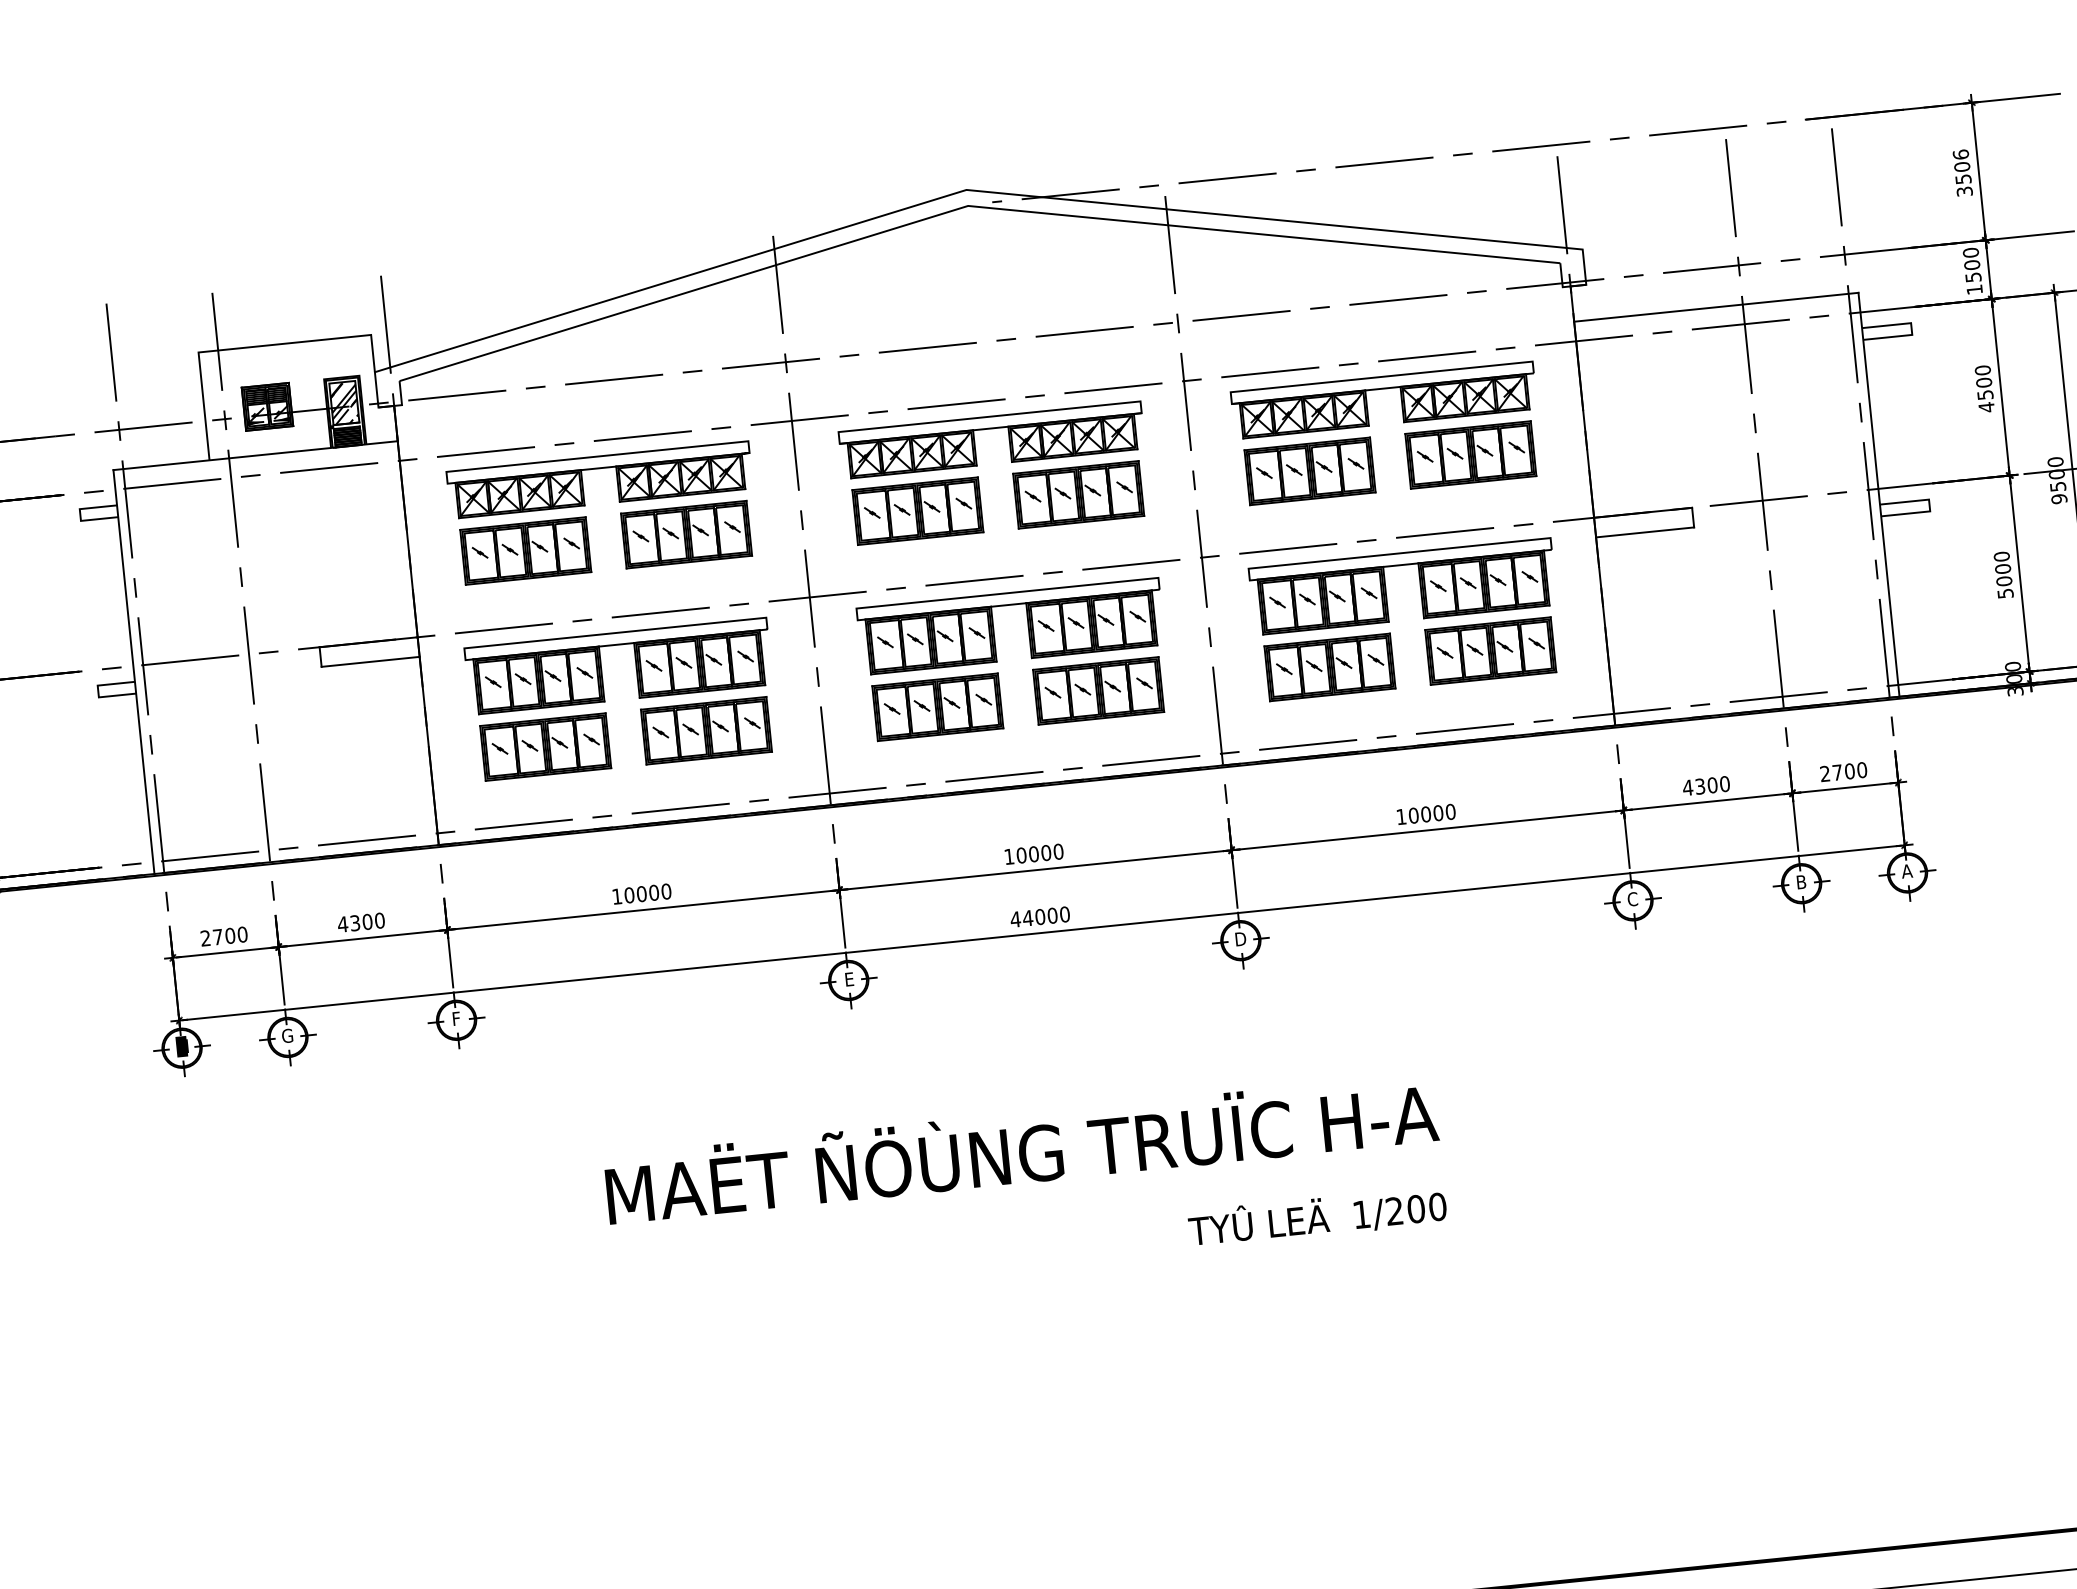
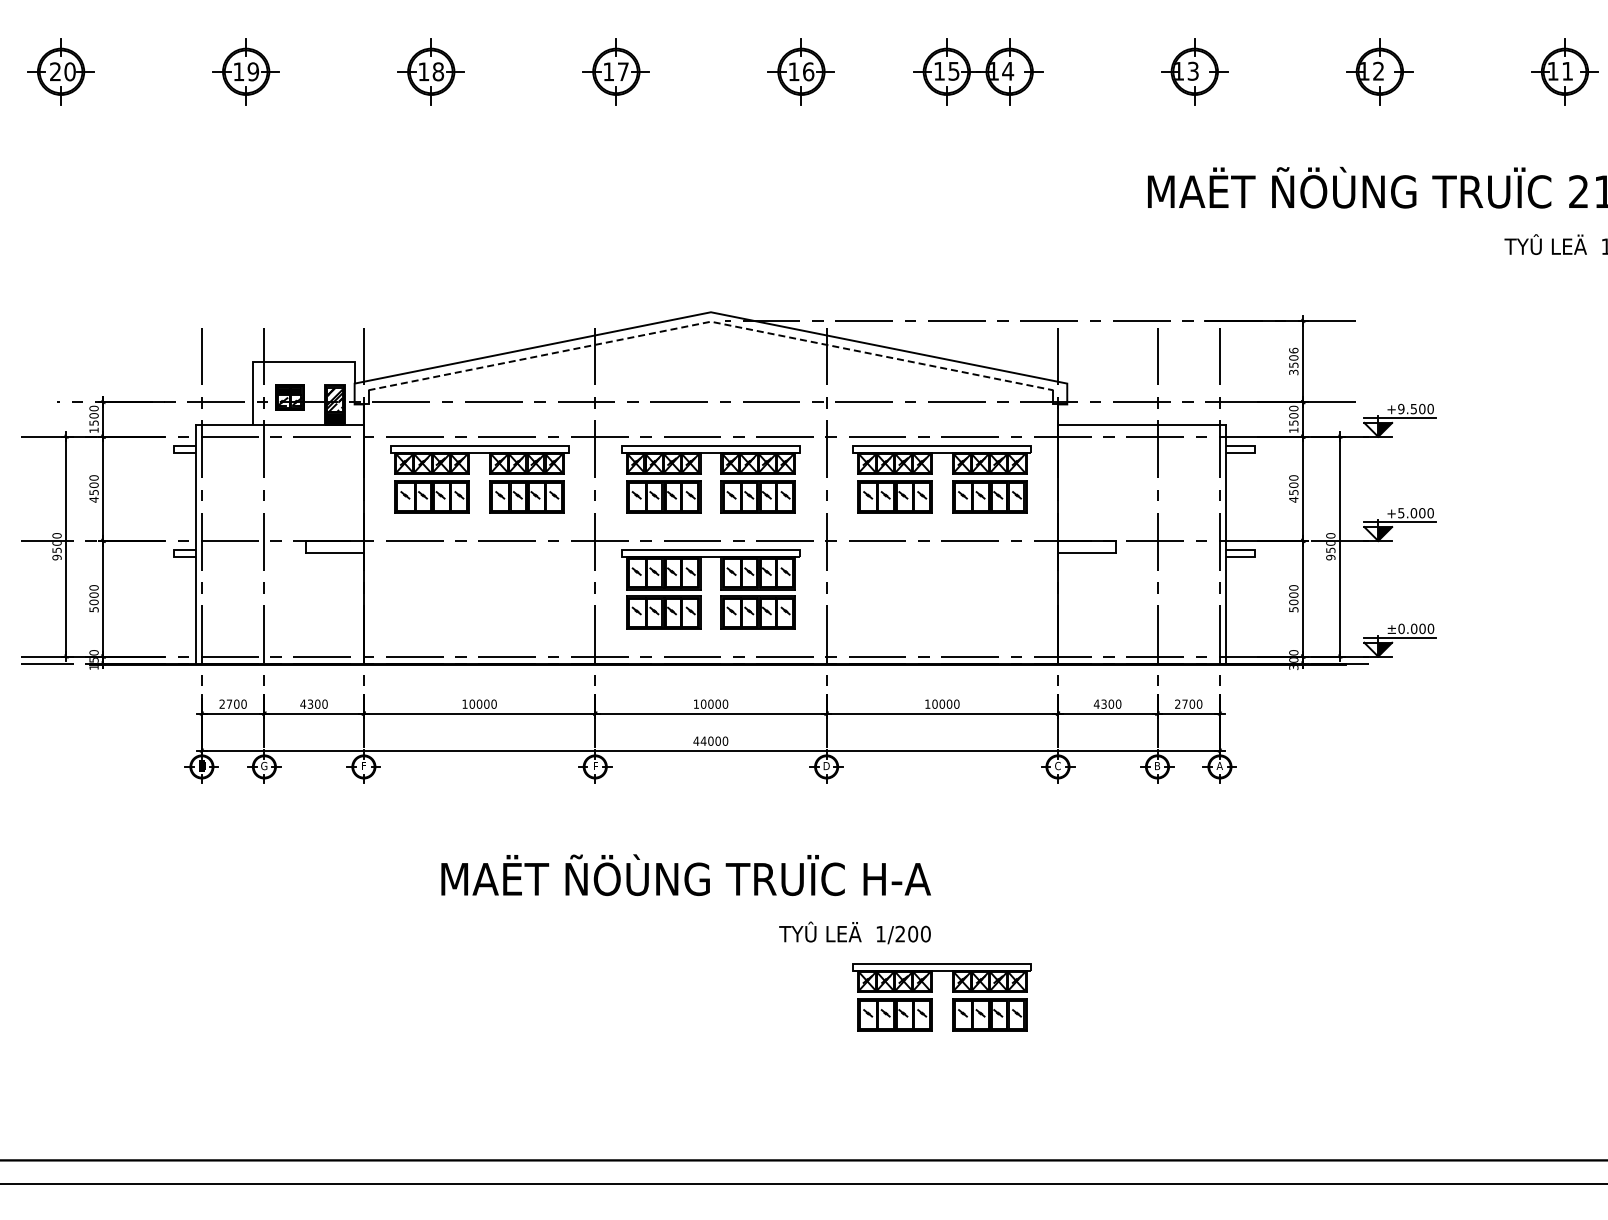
line: (967, 205) -> (710, 321), solid -> dashed
part: (1389, 621) -> (932, 589), removed
part: (605, 701) -> (469, 589), removed
part: (1460, 1314) -> (932, 998), added

